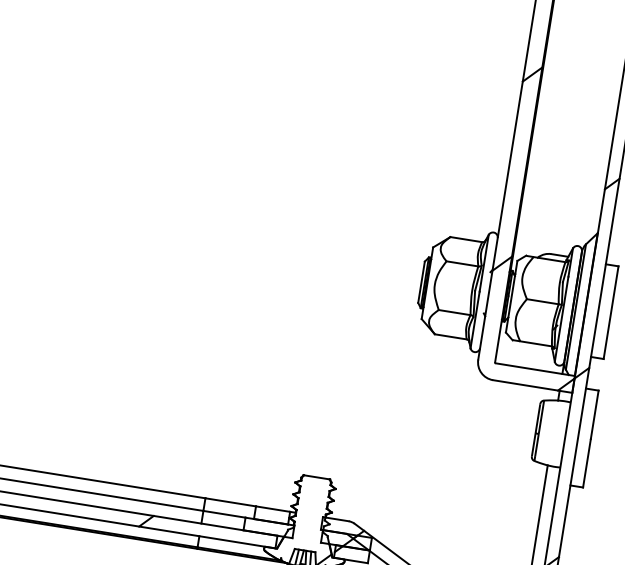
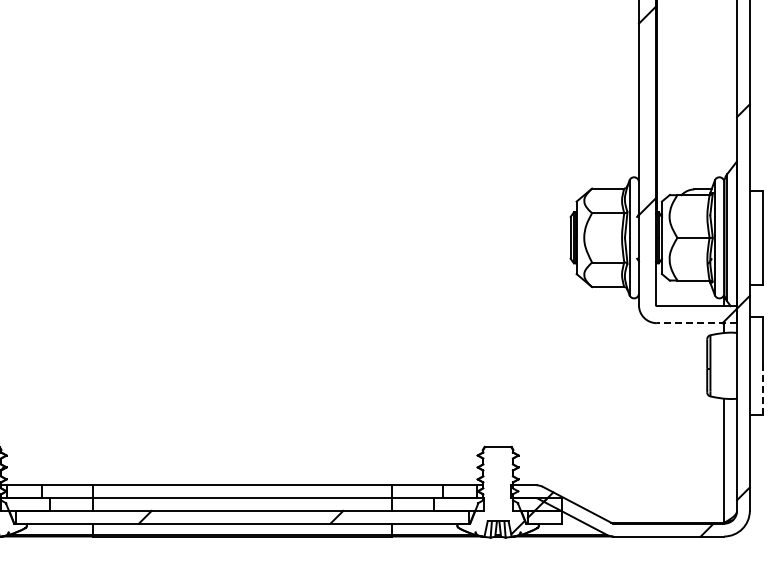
line: (532, 386) -> (696, 323), solid -> dashed
line: (586, 463) -> (762, 390), solid -> dashed

